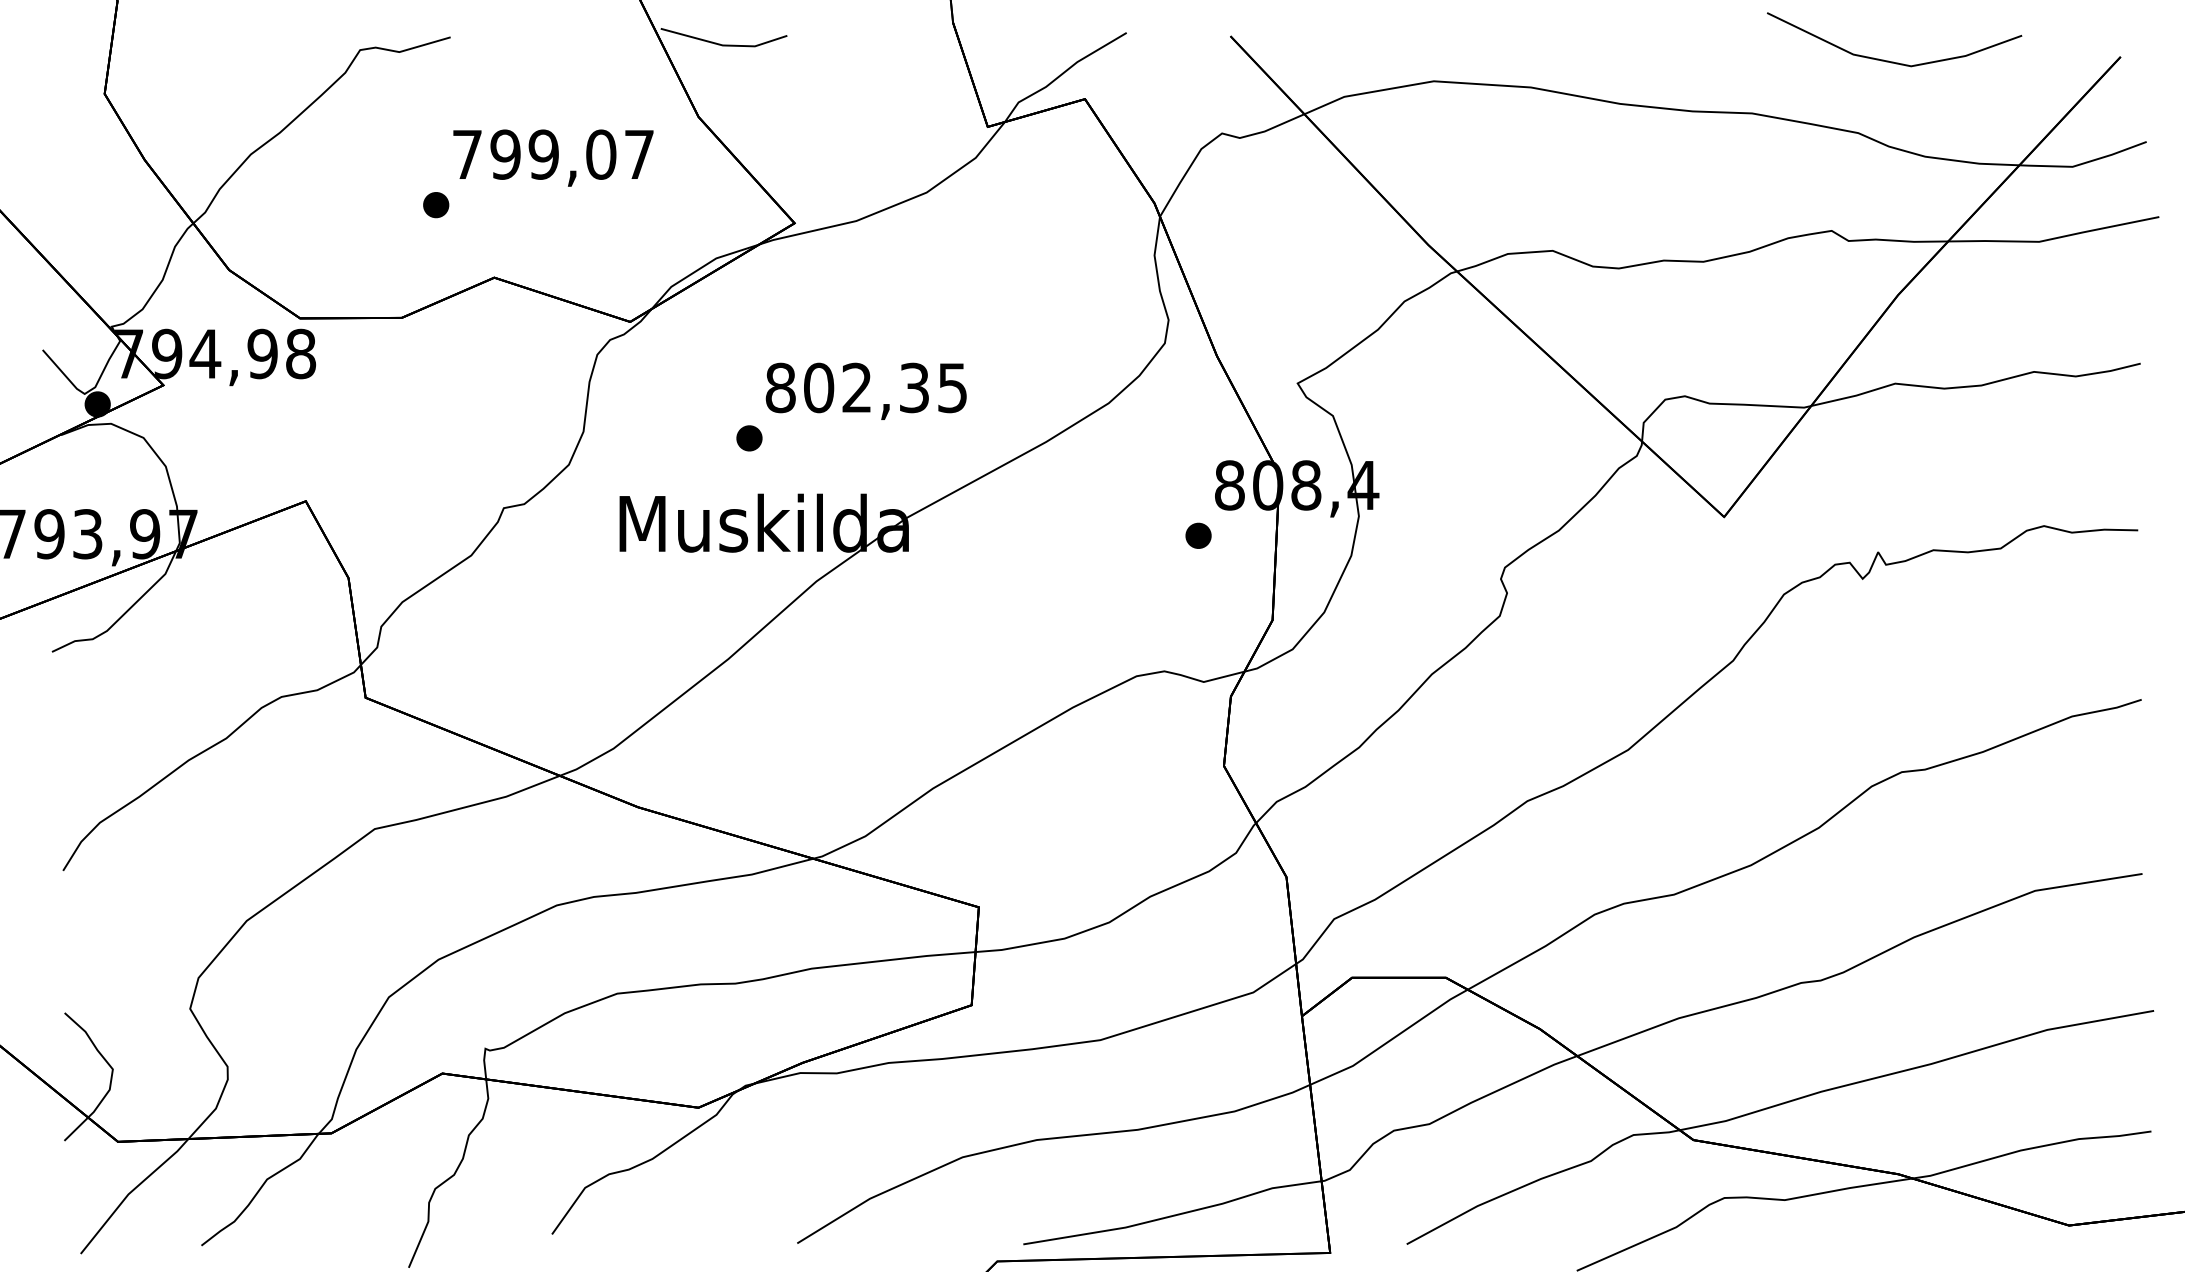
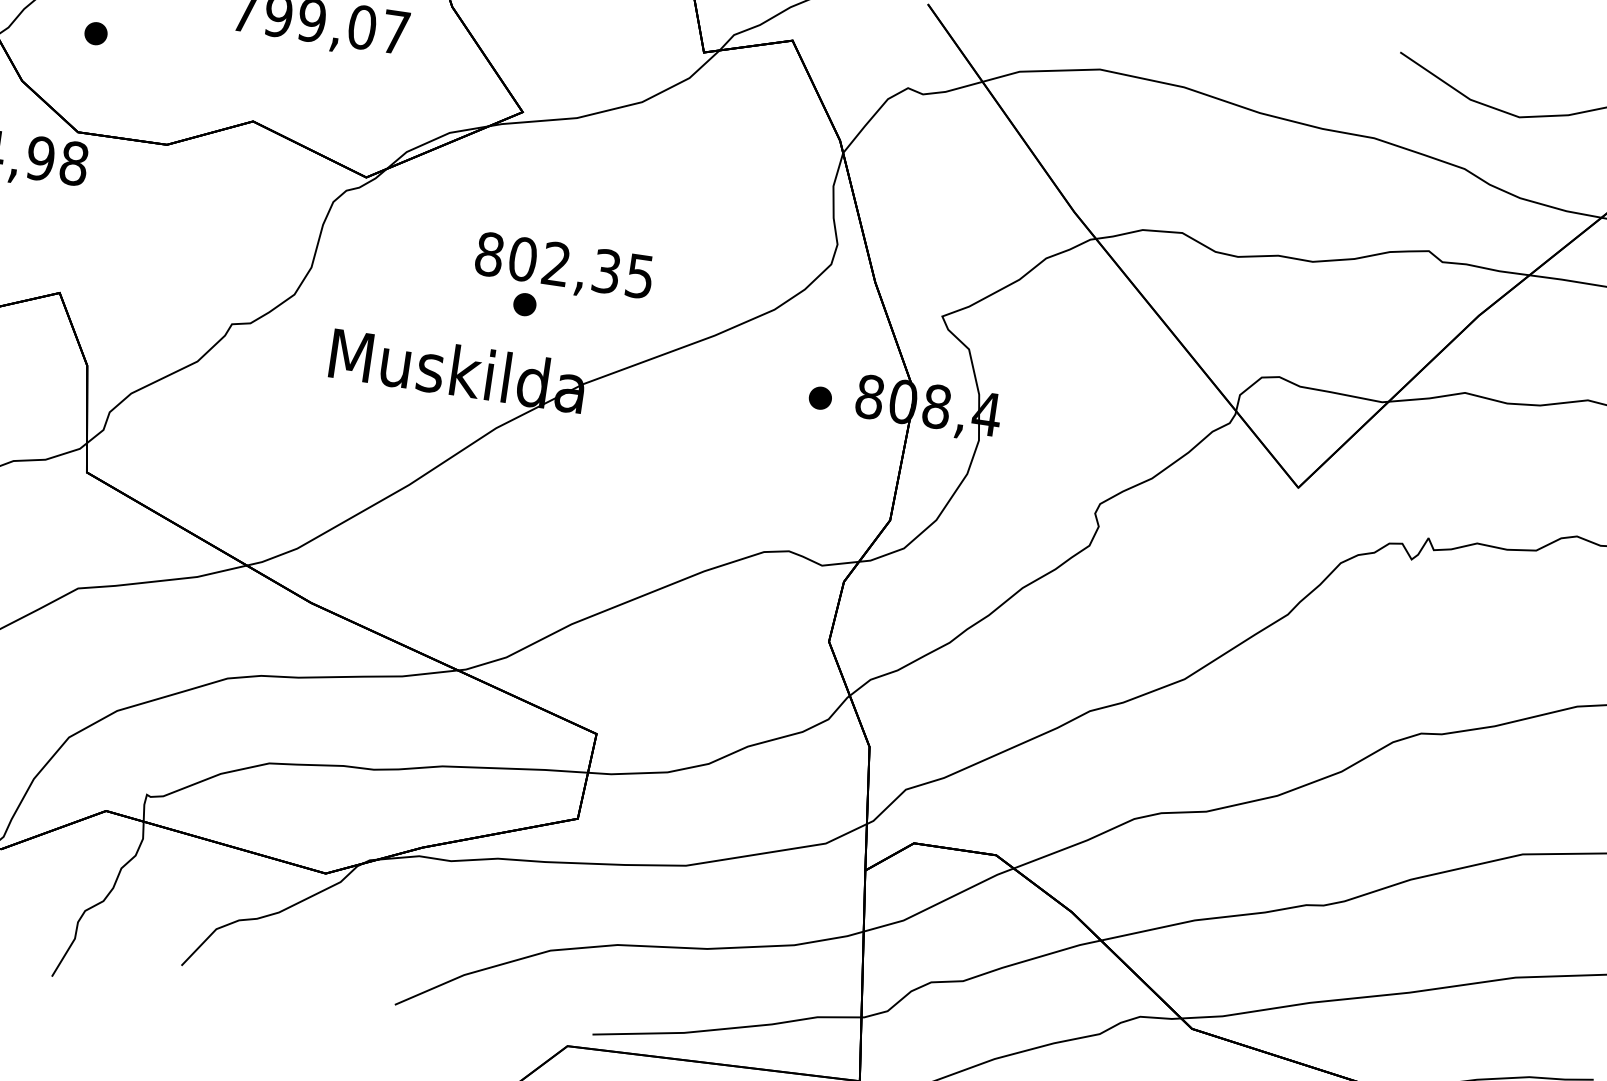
part: (436, 205) -> (96, 34), moved
part: (749, 438) -> (524, 304), moved
part: (1198, 535) -> (820, 397), moved

